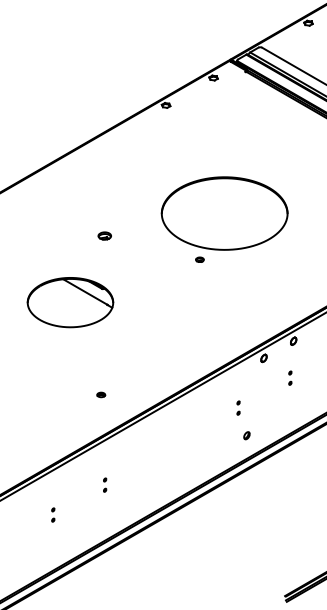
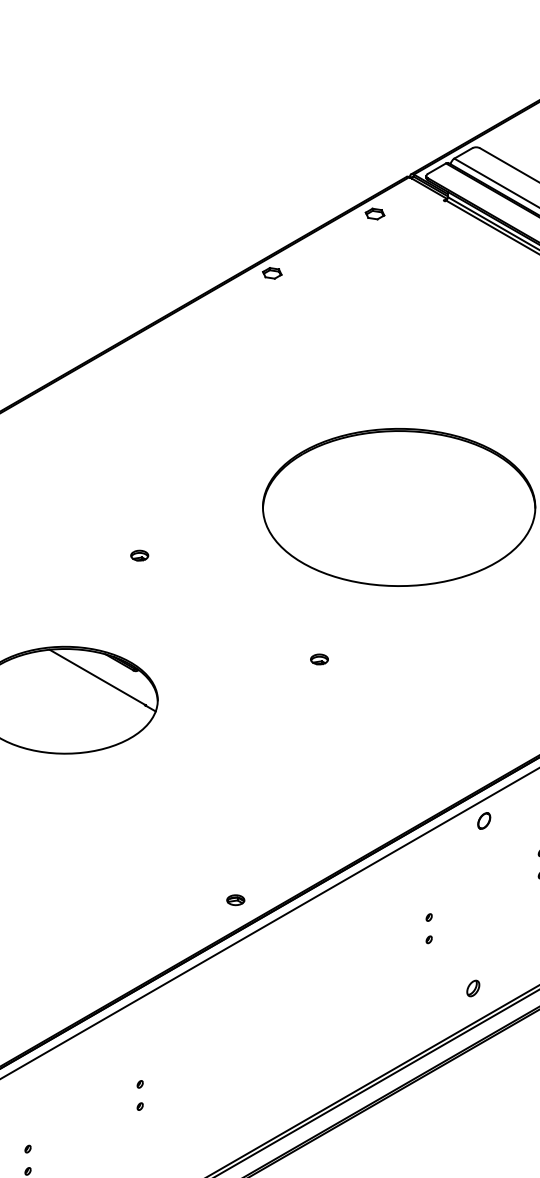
part: (104, 235) -> (138, 554), size x0.62
part: (199, 259) -> (318, 658), moved
part: (101, 394) -> (236, 899), moved
part: (246, 435) -> (472, 987), moved

